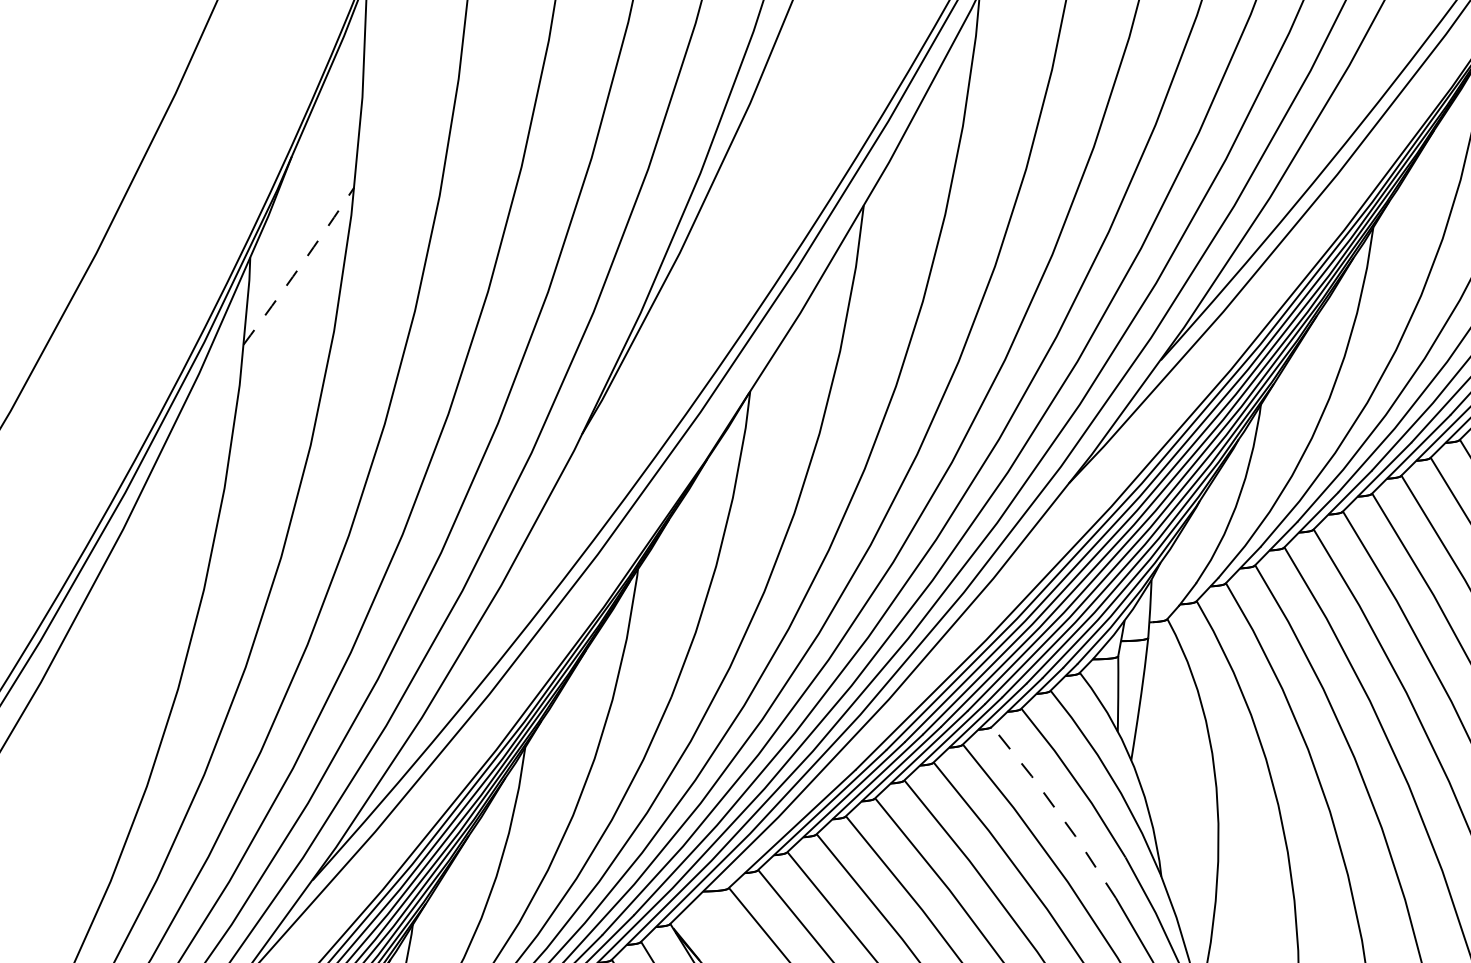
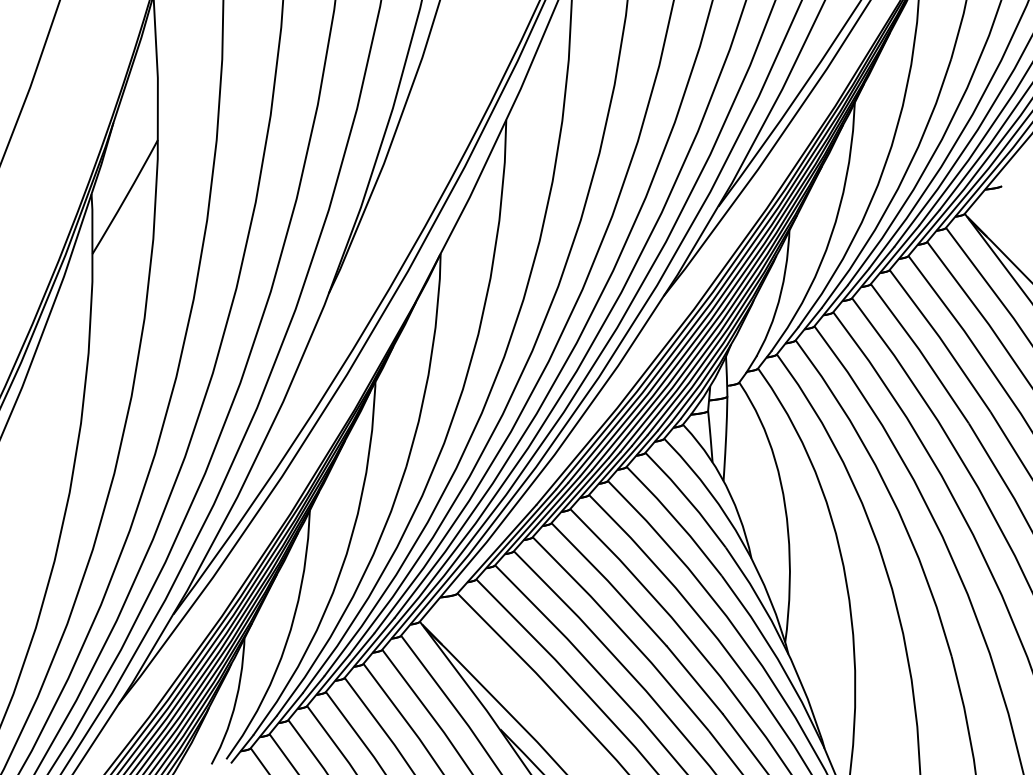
arc: (299, 266) -> (125, 197), dashed -> solid
line: (1056, 809) -> (675, 519), dashed -> solid

